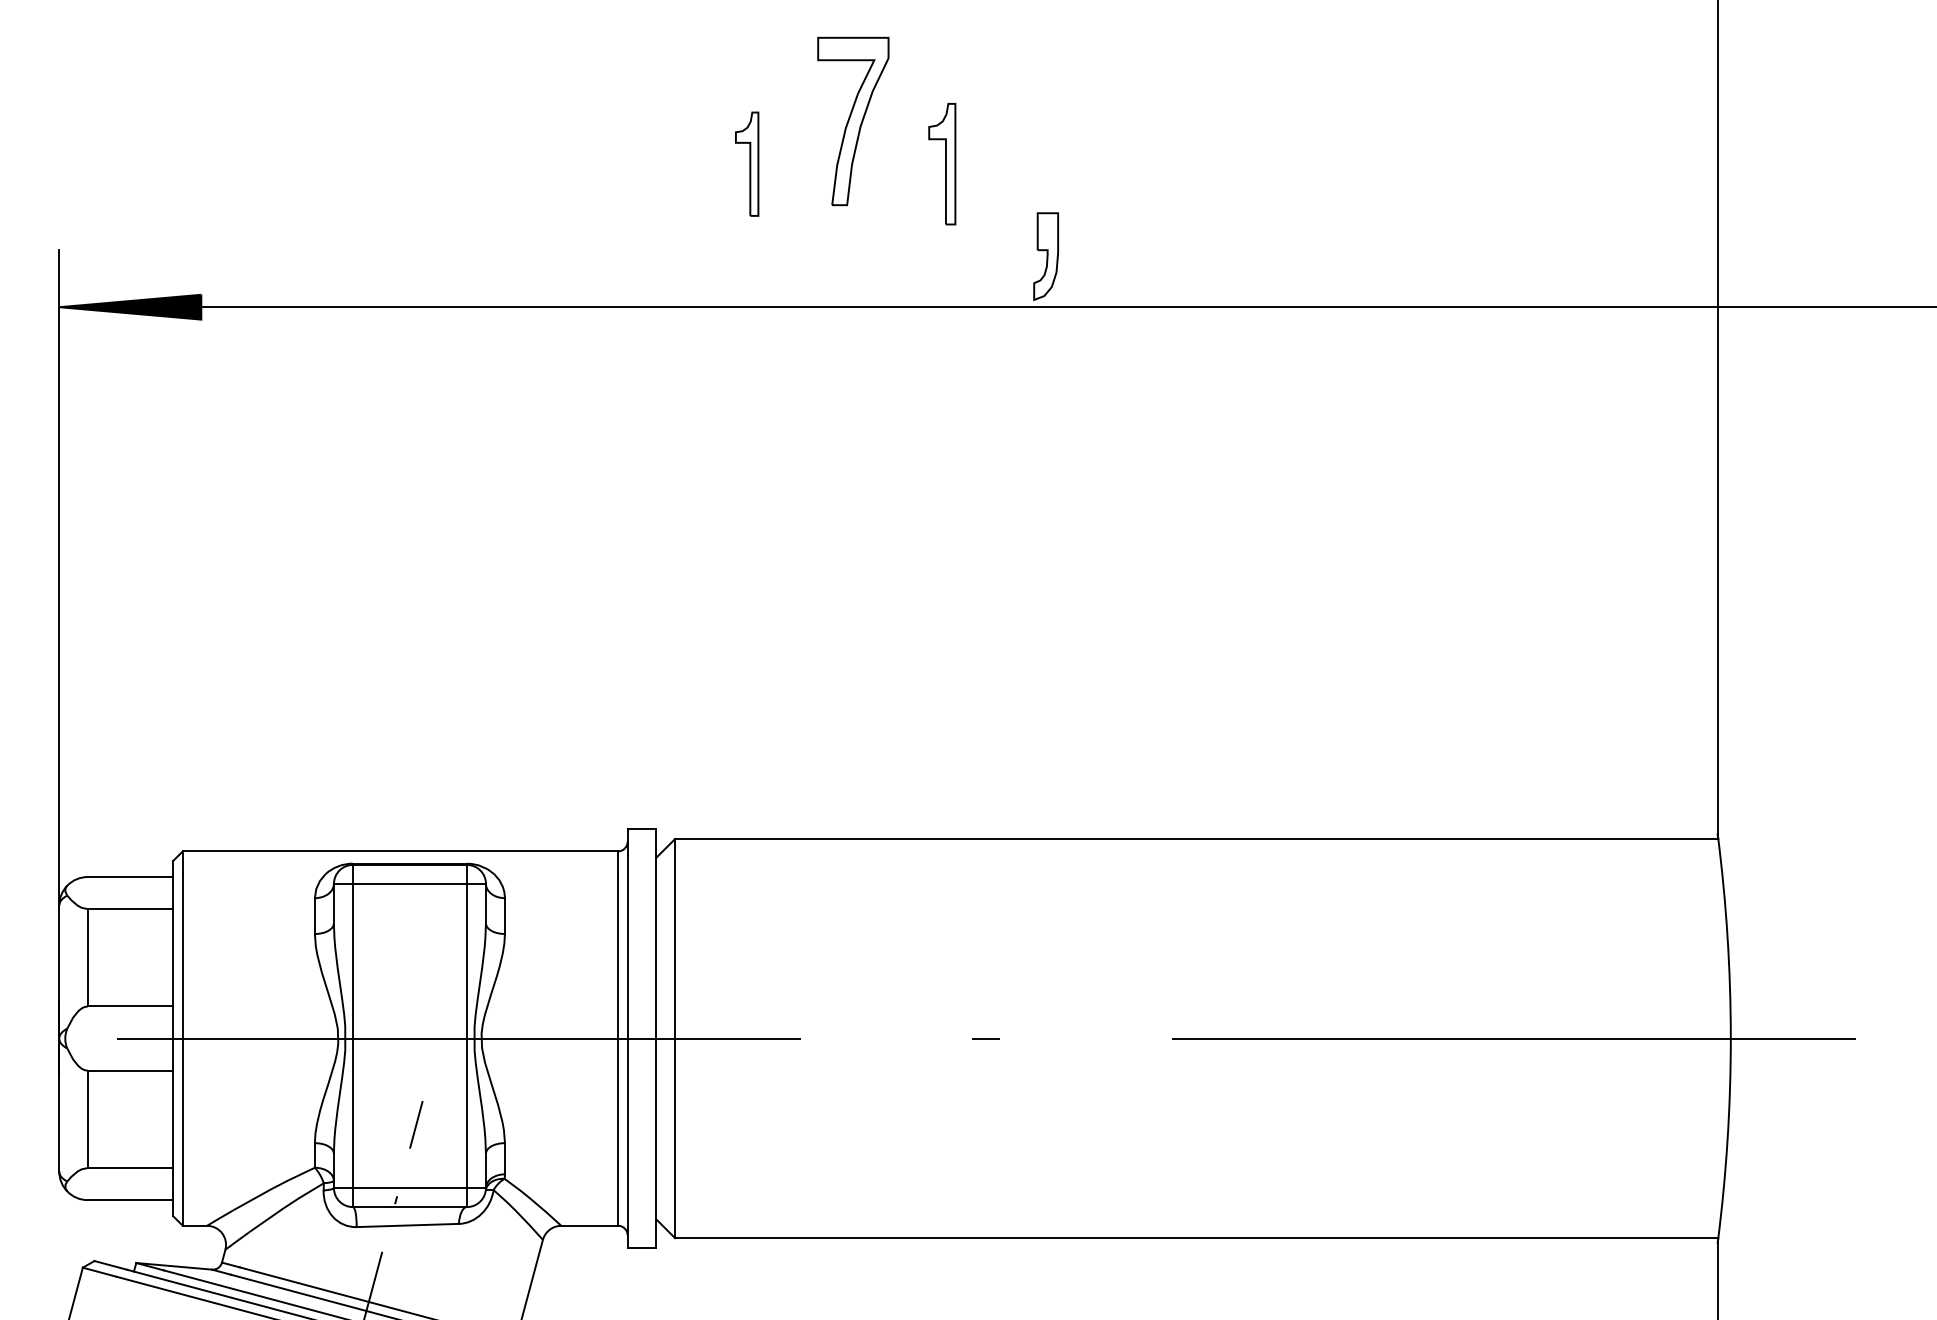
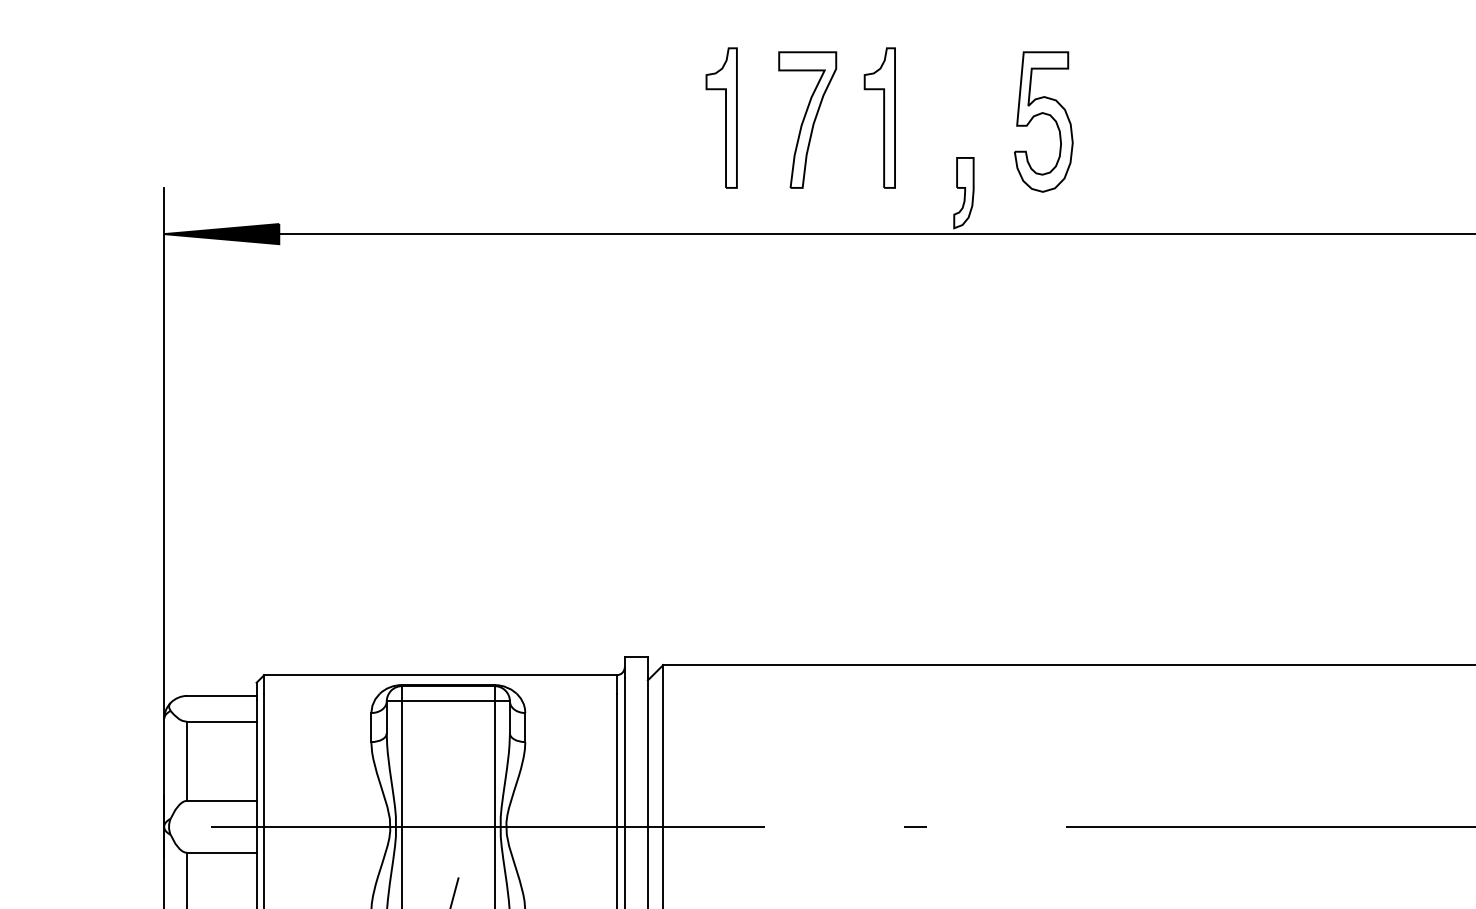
part: (853, 121) -> (807, 120), moved
part: (1148, 160) -> (1046, 115), added
part: (746, 164) -> (721, 118), size x1.67
part: (941, 164) -> (879, 118), size x1.43

